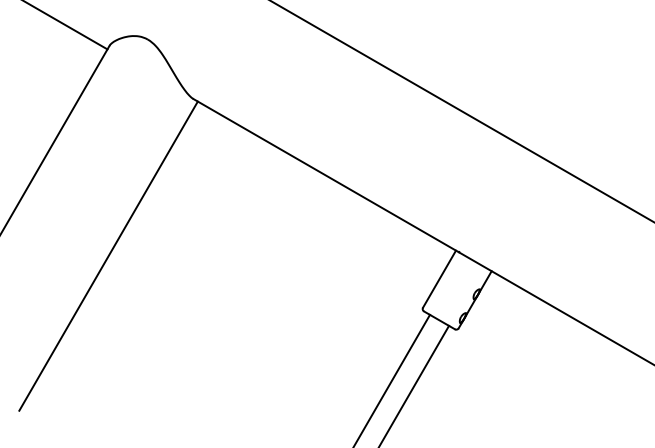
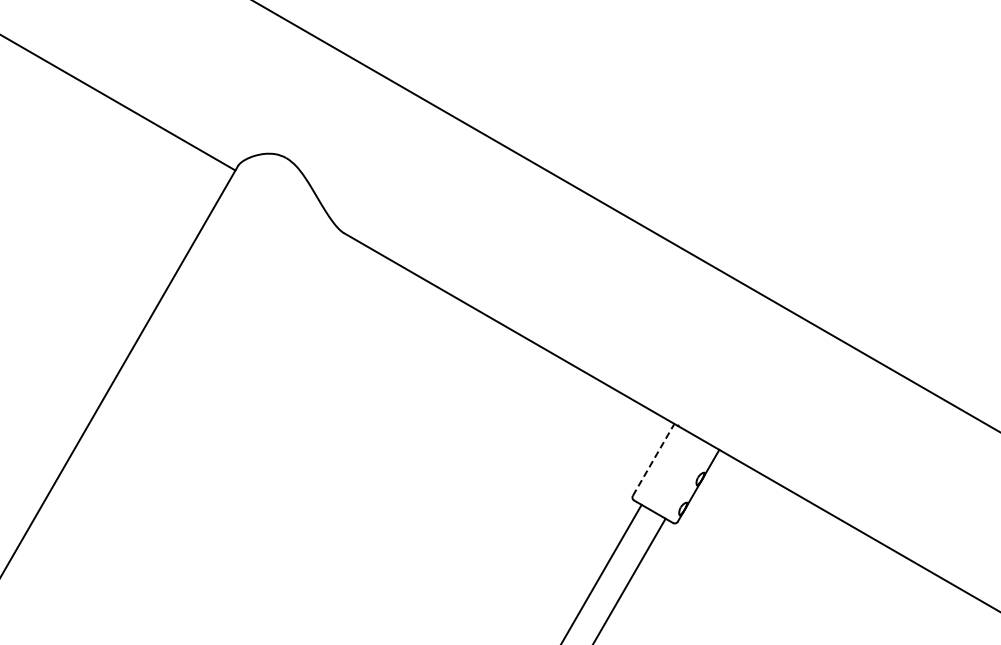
line: (108, 255) -> (236, 430), removed
line: (439, 278) -> (653, 459), solid -> dashed

